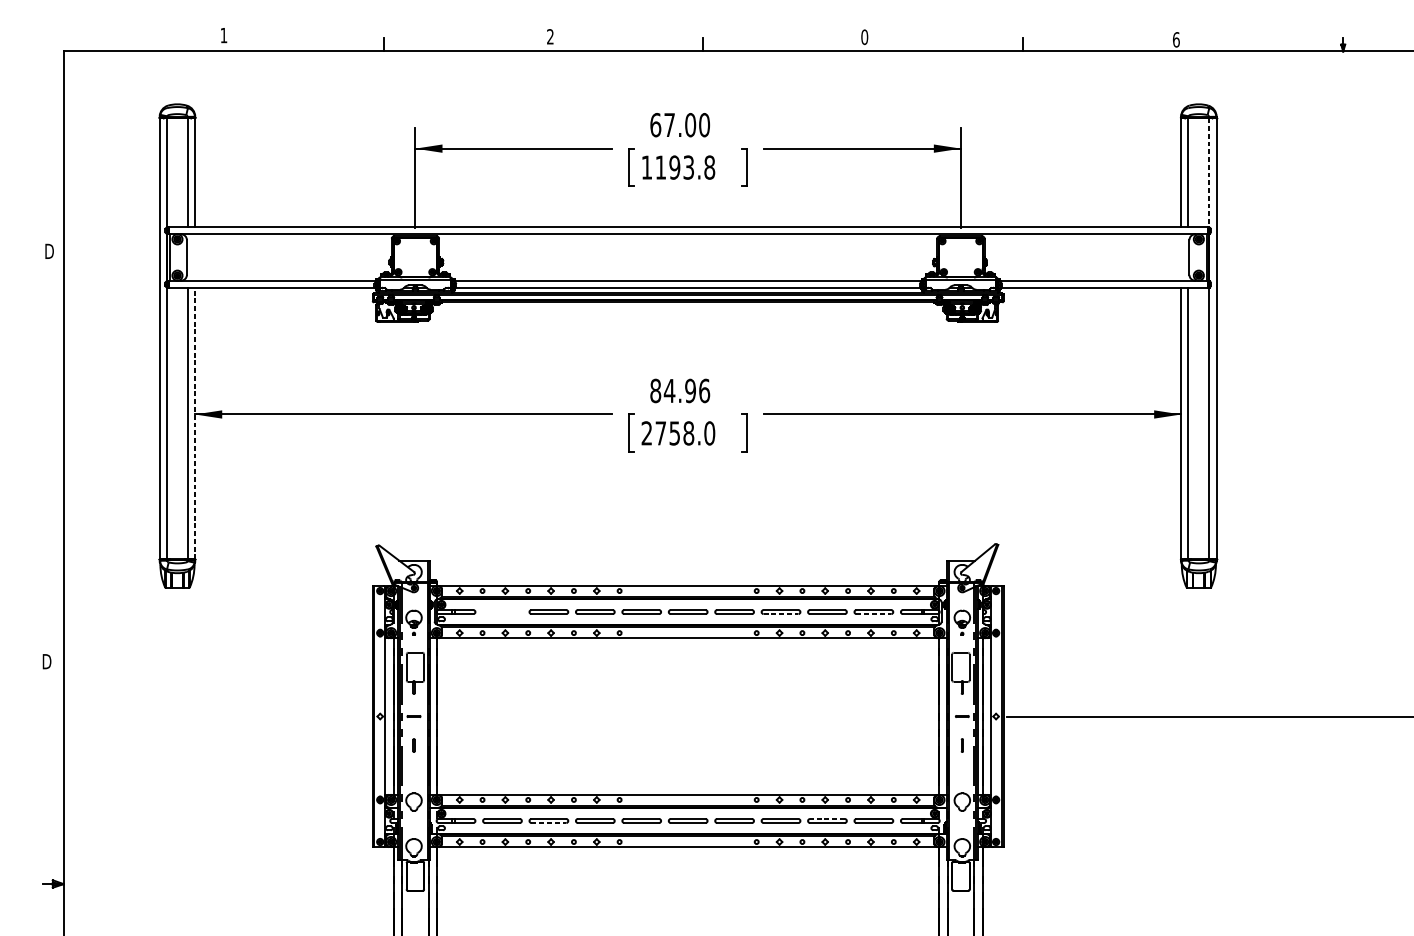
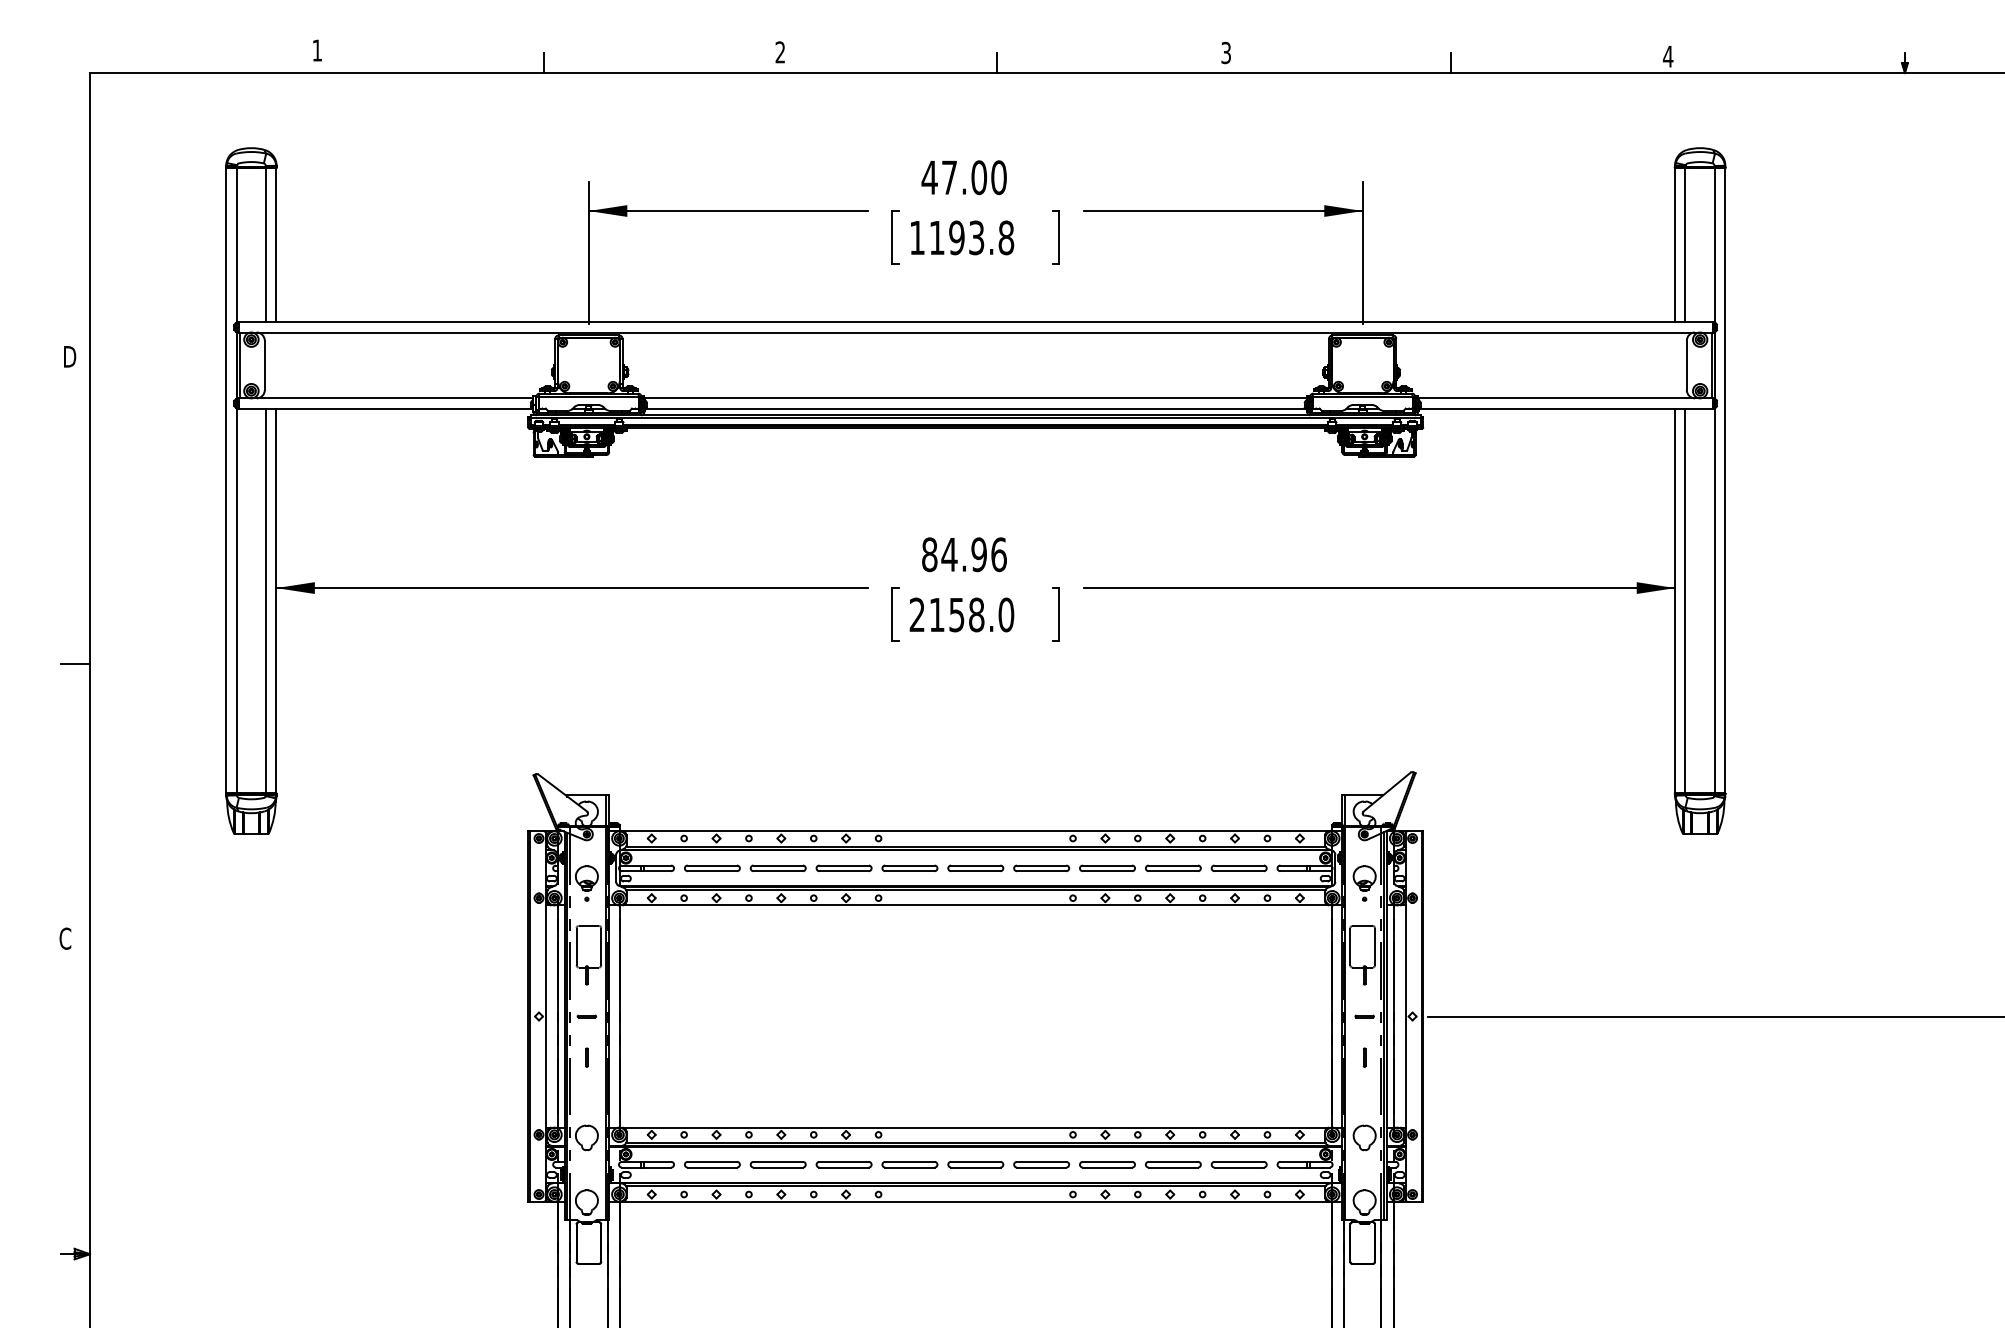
text: (864, 36) -> (1226, 52), 0 -> 3
text: (1176, 39) -> (1668, 56), 6 -> 4
text: (655, 125) -> (929, 177), 67.00 -> 47.00
line: (1208, 172) -> (1714, 245), dashed -> solid
line: (195, 423) -> (276, 600), dashed -> solid
text: (660, 433) -> (936, 614), 2758.0 -> 2158.0
line: (53, 467) -> (75, 663), added
part: (502, 611) -> (712, 867), added
line: (781, 614) -> (1107, 871), dashed -> solid
line: (874, 614) -> (1239, 871), dashed -> solid
text: (46, 661) -> (65, 938), D -> C
line: (827, 818) -> (1173, 1161), dashed -> solid
line: (549, 822) -> (778, 1167), dashed -> solid

